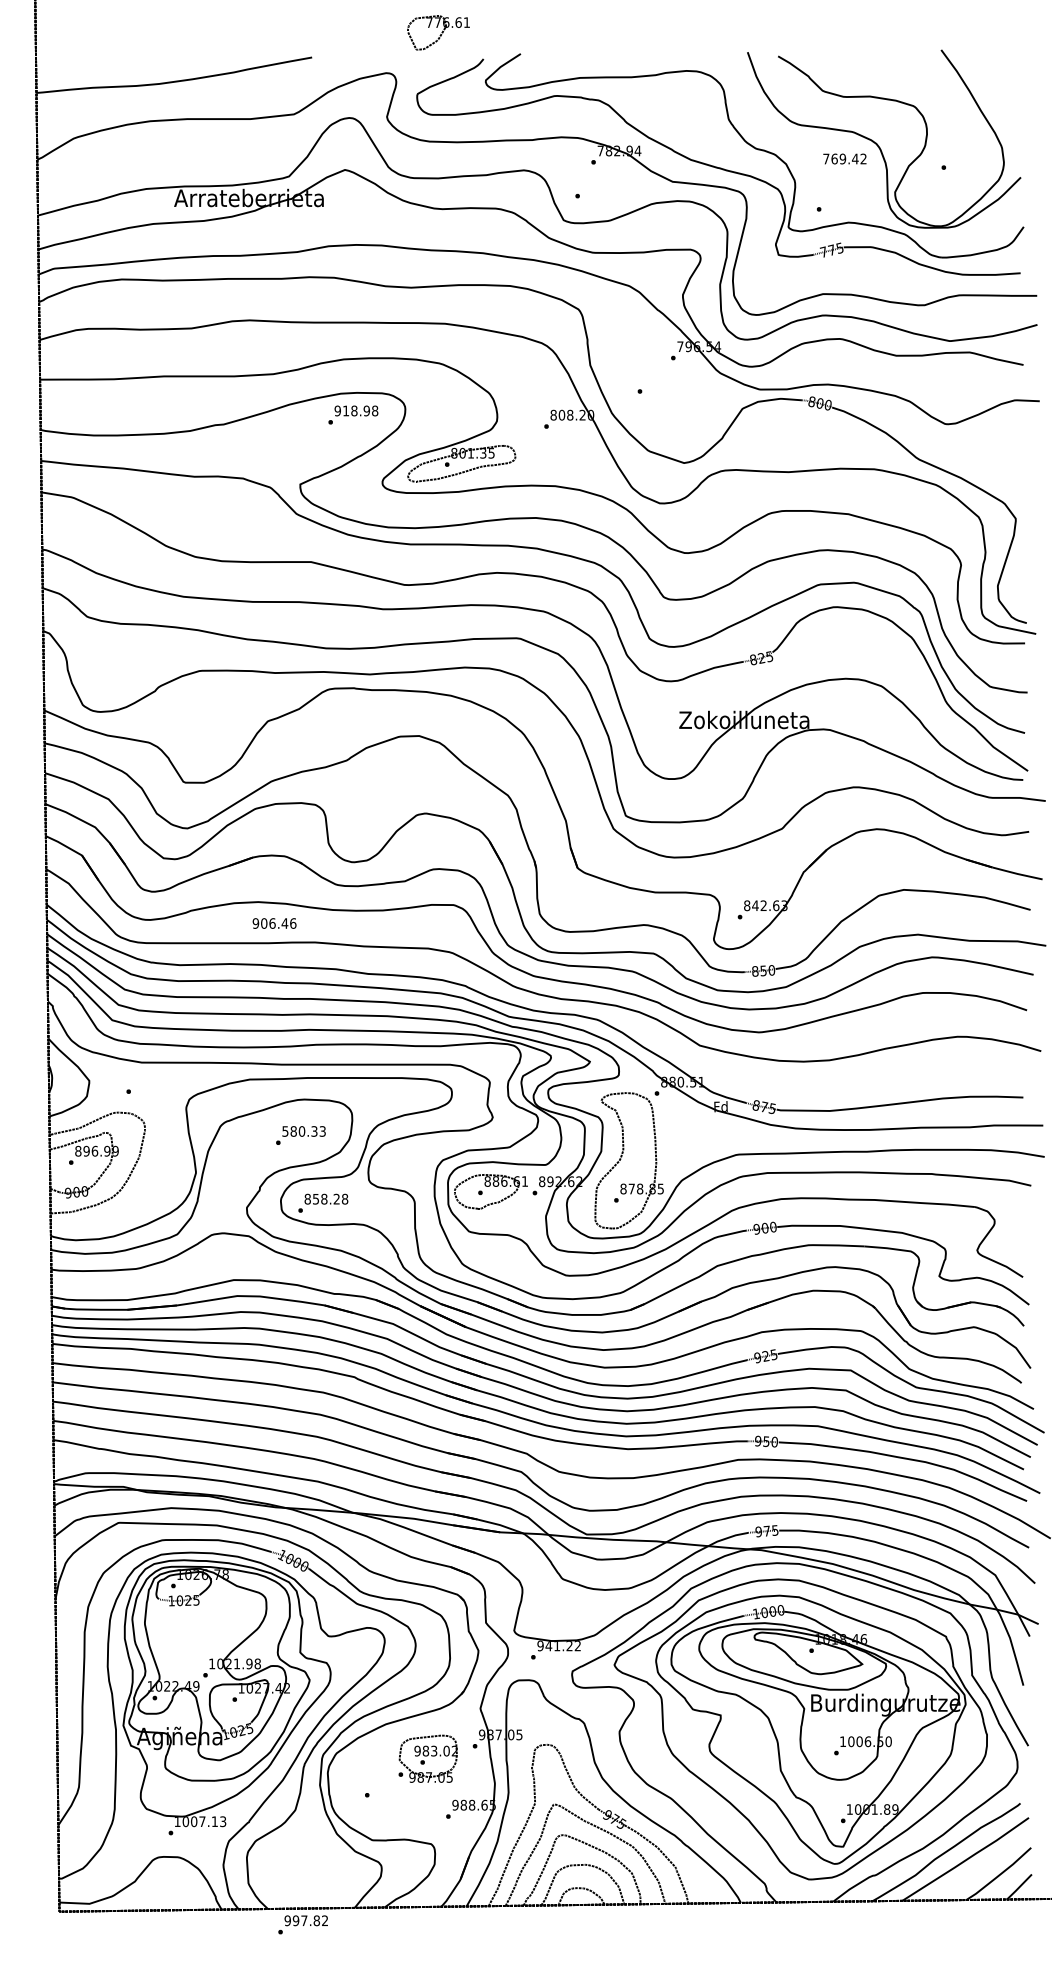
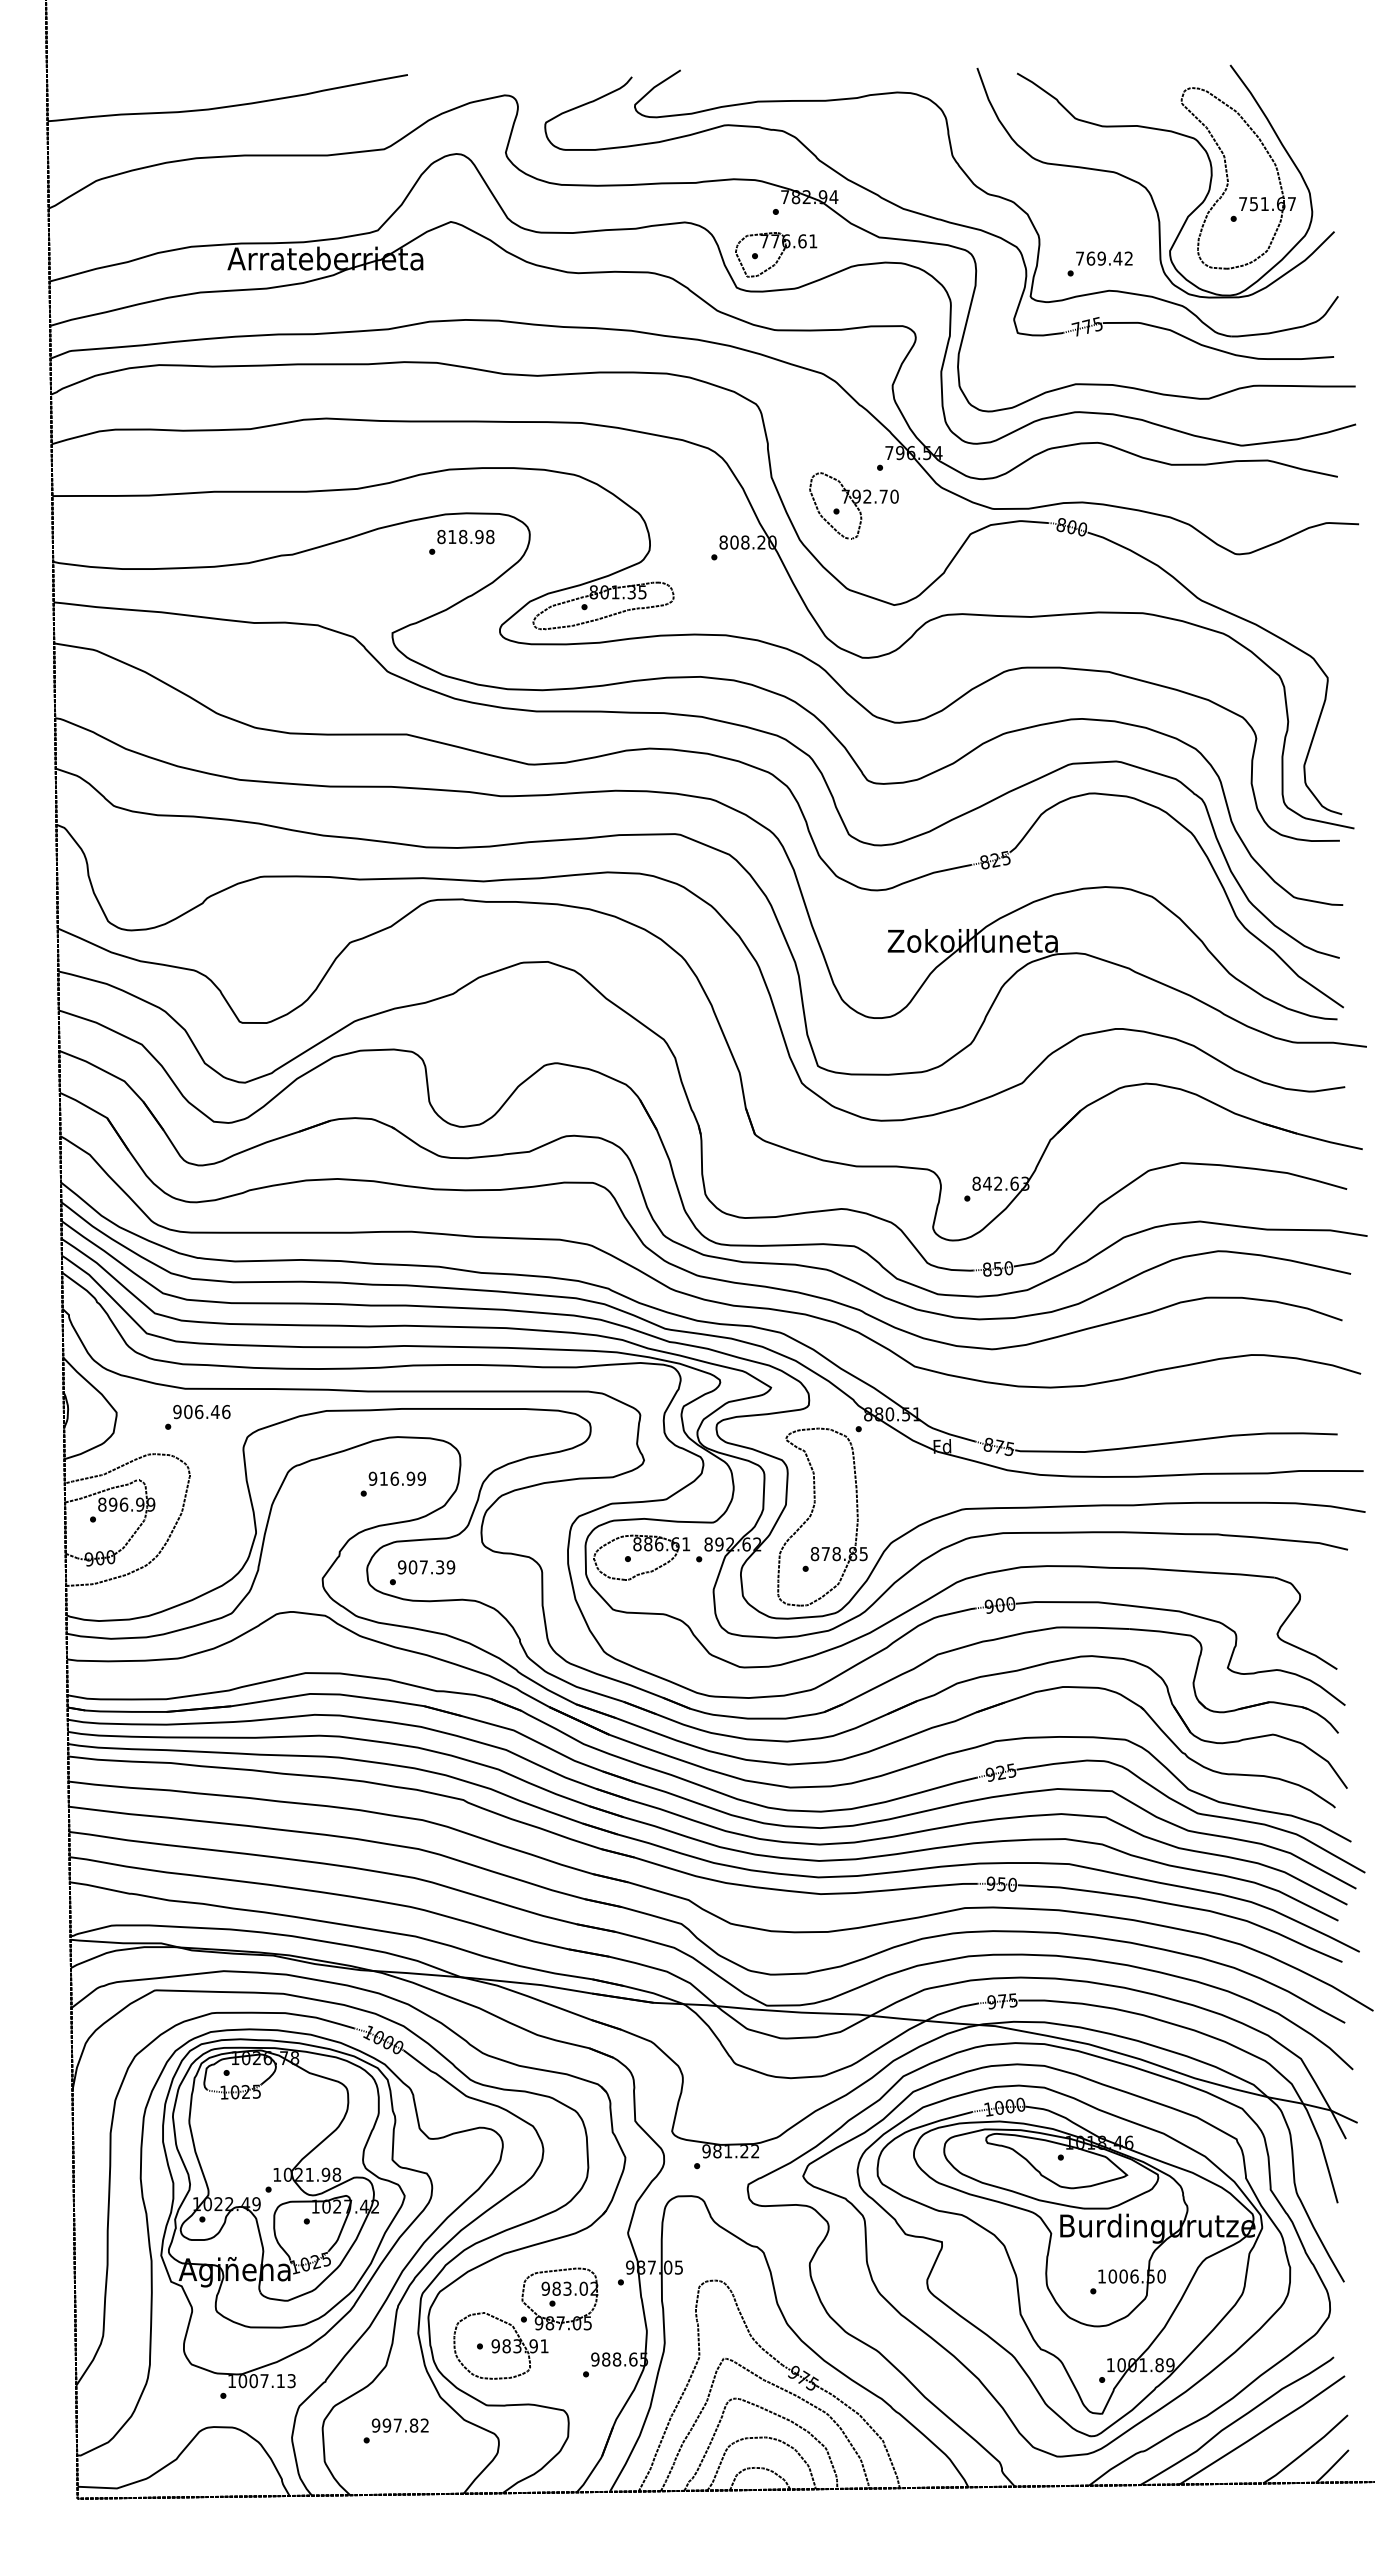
part: (438, 32) -> (776, 254), moved
part: (939, 136) -> (1228, 178), added
text: (845, 158) -> (1104, 258), moved
part: (652, 386) -> (853, 505), added
text: (337, 411) -> (441, 537), 918.98 -> 818.98
text: (274, 923) -> (201, 1412), moved
text: (303, 1131) -> (396, 1478), 580.33 -> 916.99
text: (326, 1199) -> (426, 1567), 858.28 -> 907.39
text: (548, 1646) -> (716, 2151), 941.22 -> 981.22
part: (382, 1794) -> (500, 2345), added
text: (302, 1924) -> (395, 2430), moved

